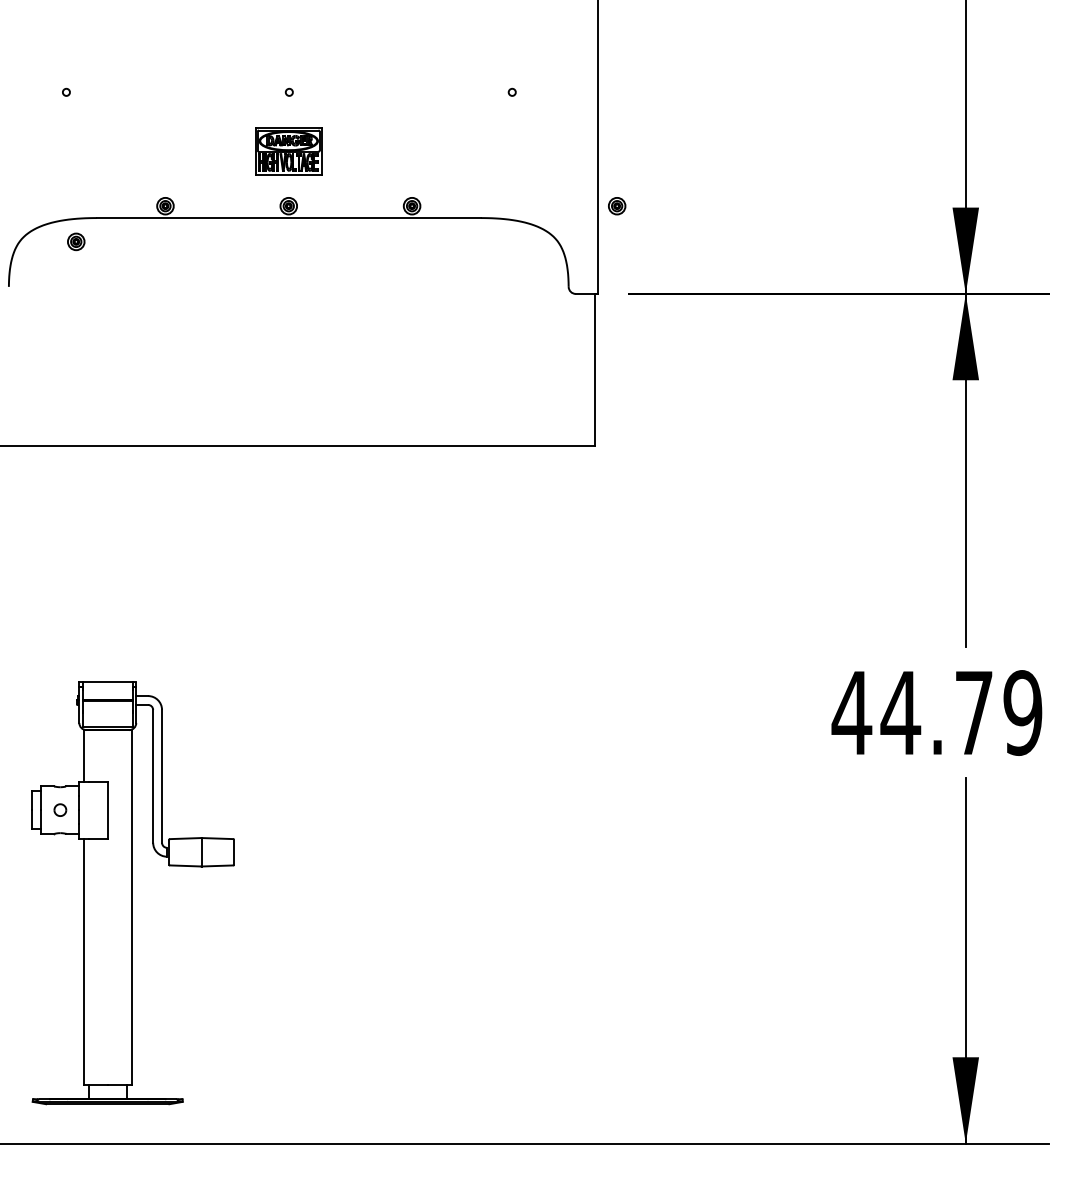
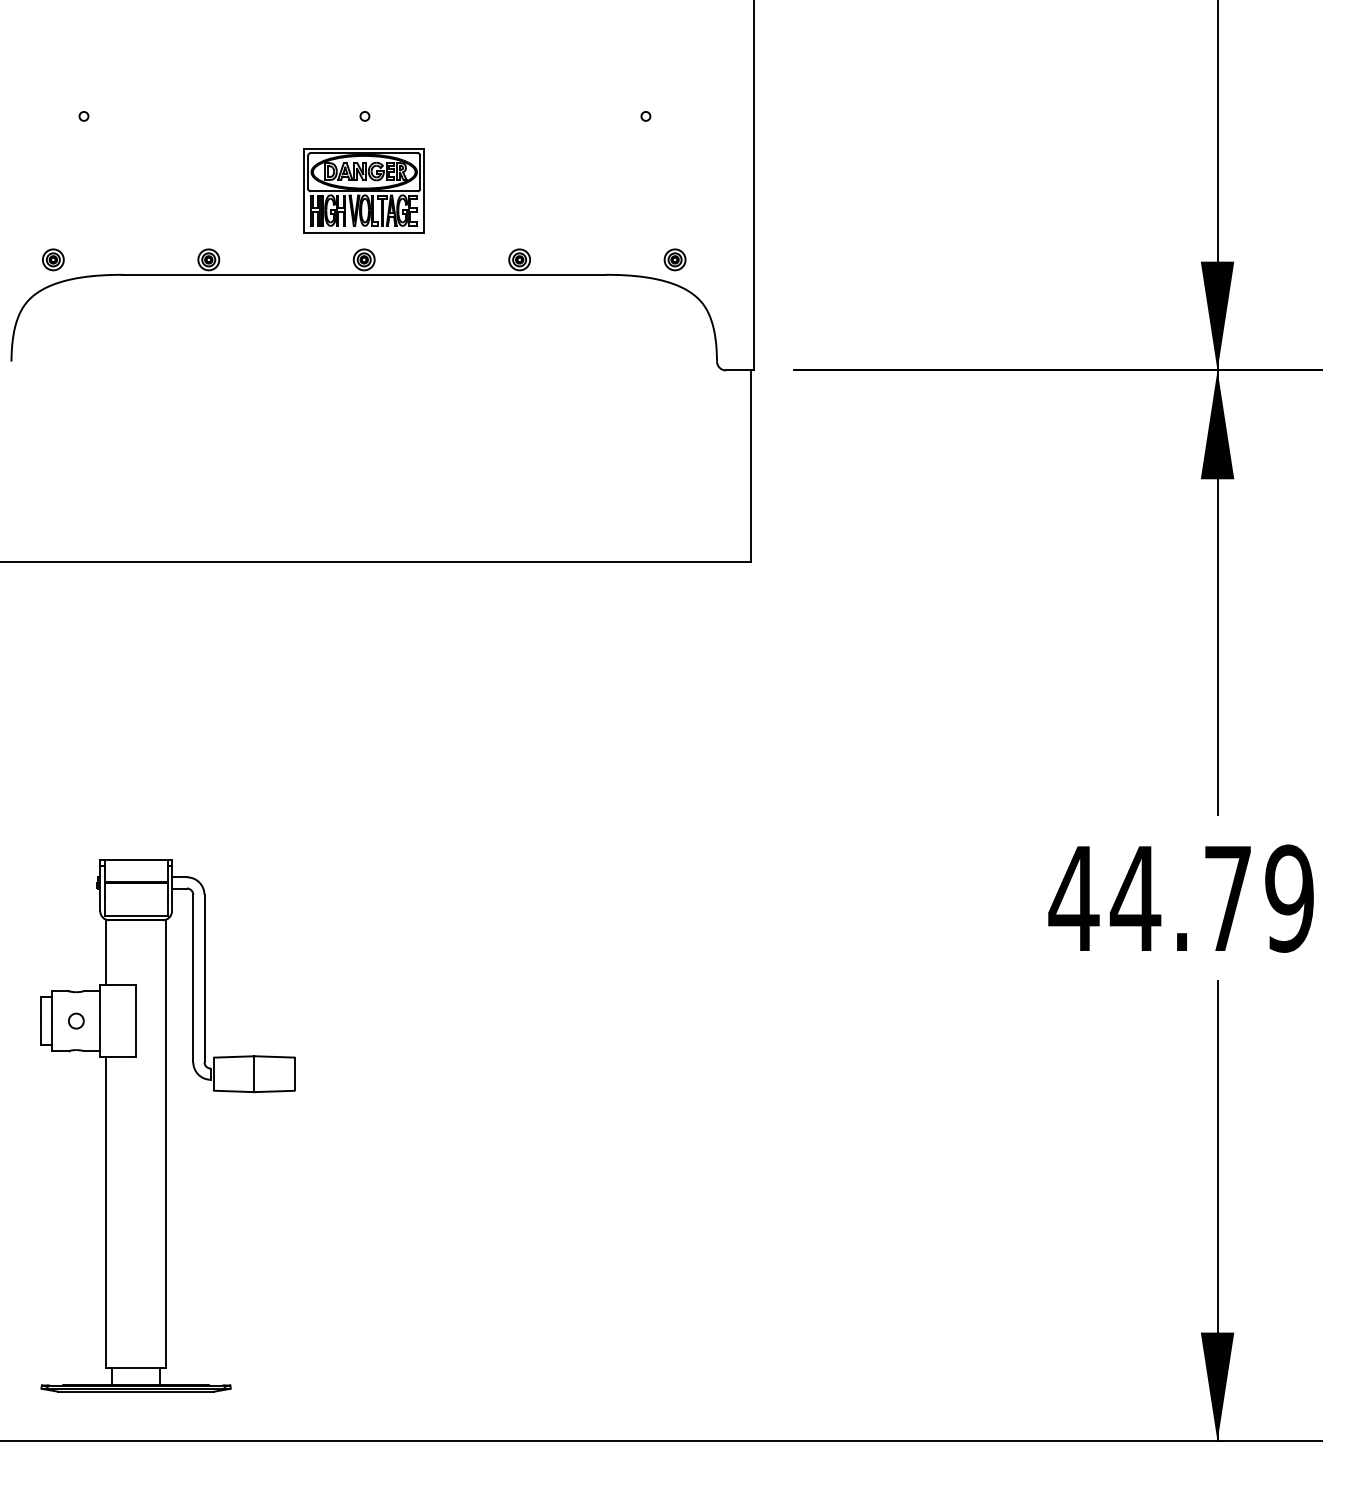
part: (288, 151) -> (363, 190), size x1.43
part: (616, 205) -> (674, 259), moved
part: (76, 241) -> (53, 259), moved

